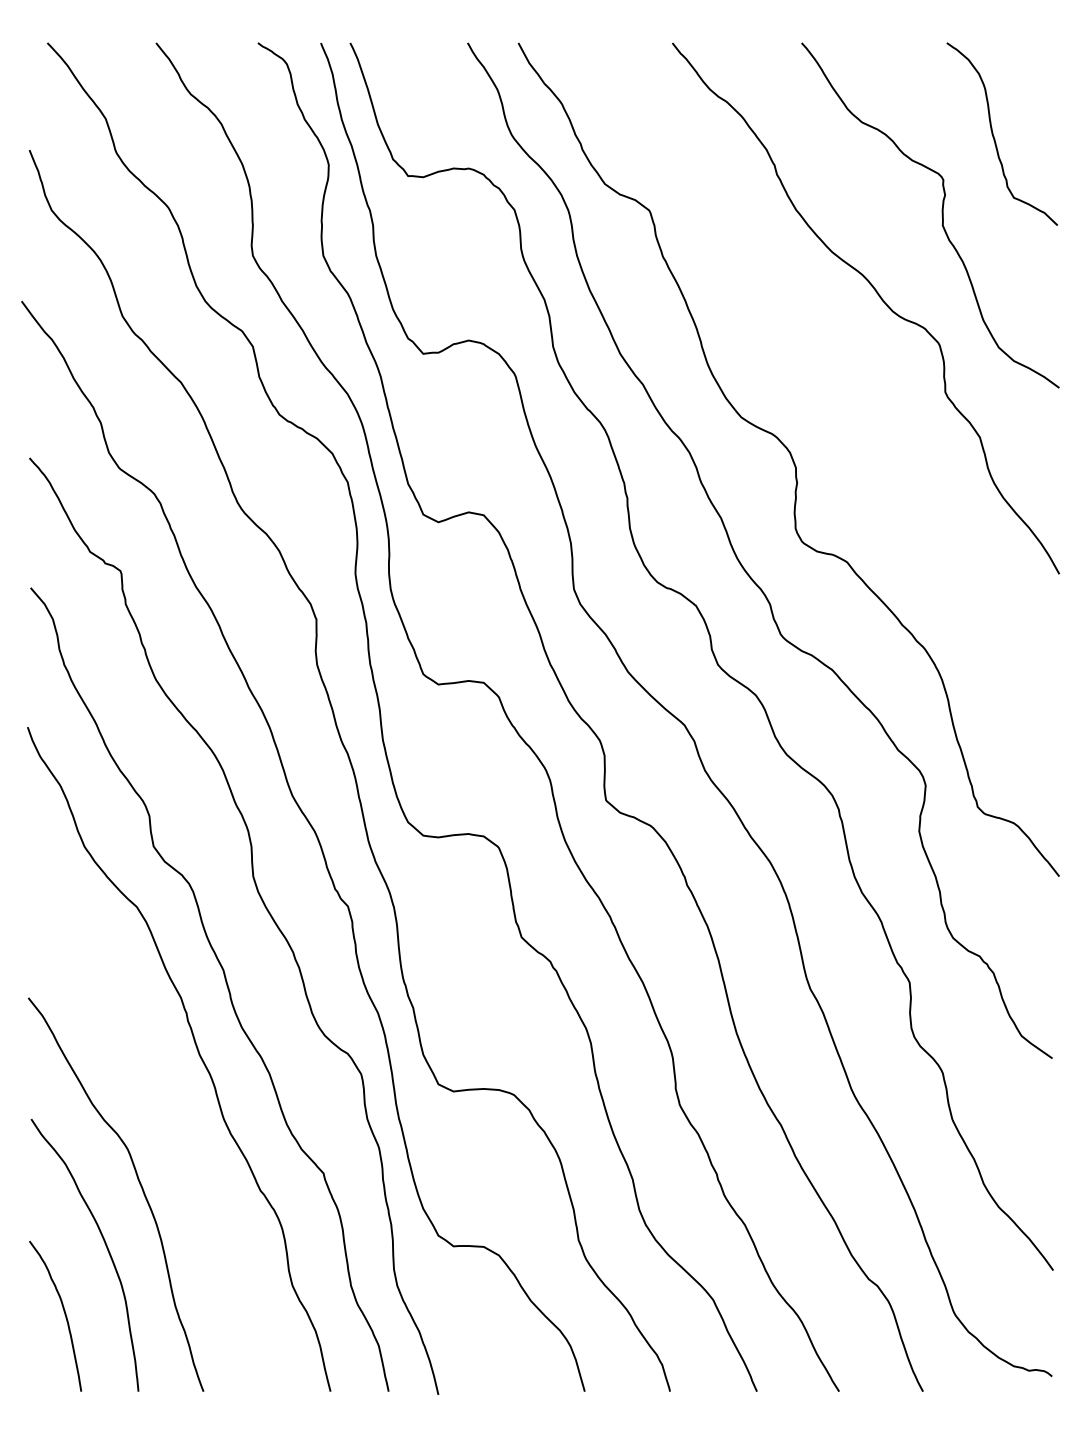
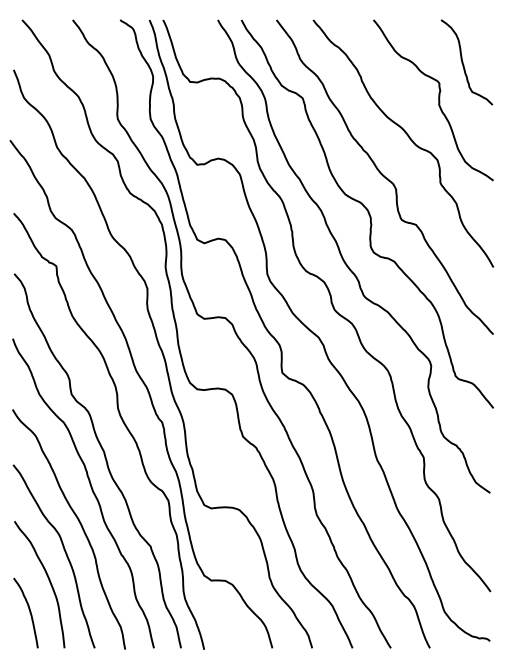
curve: (825, 378) -> (384, 176), added
curve: (170, 1123) -> (79, 523), added

